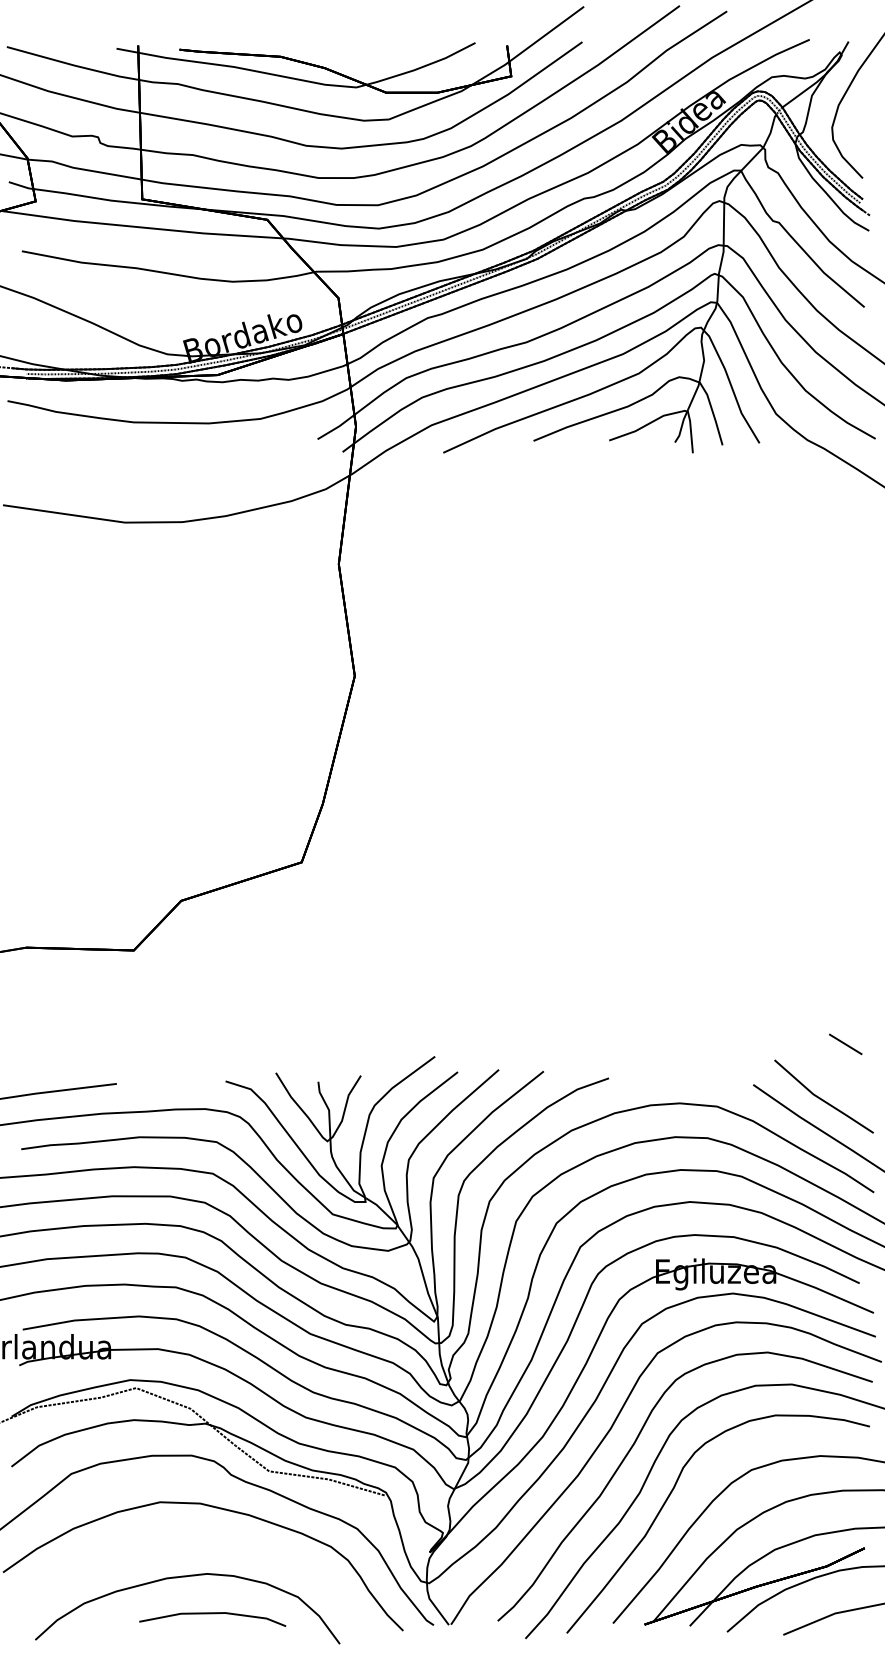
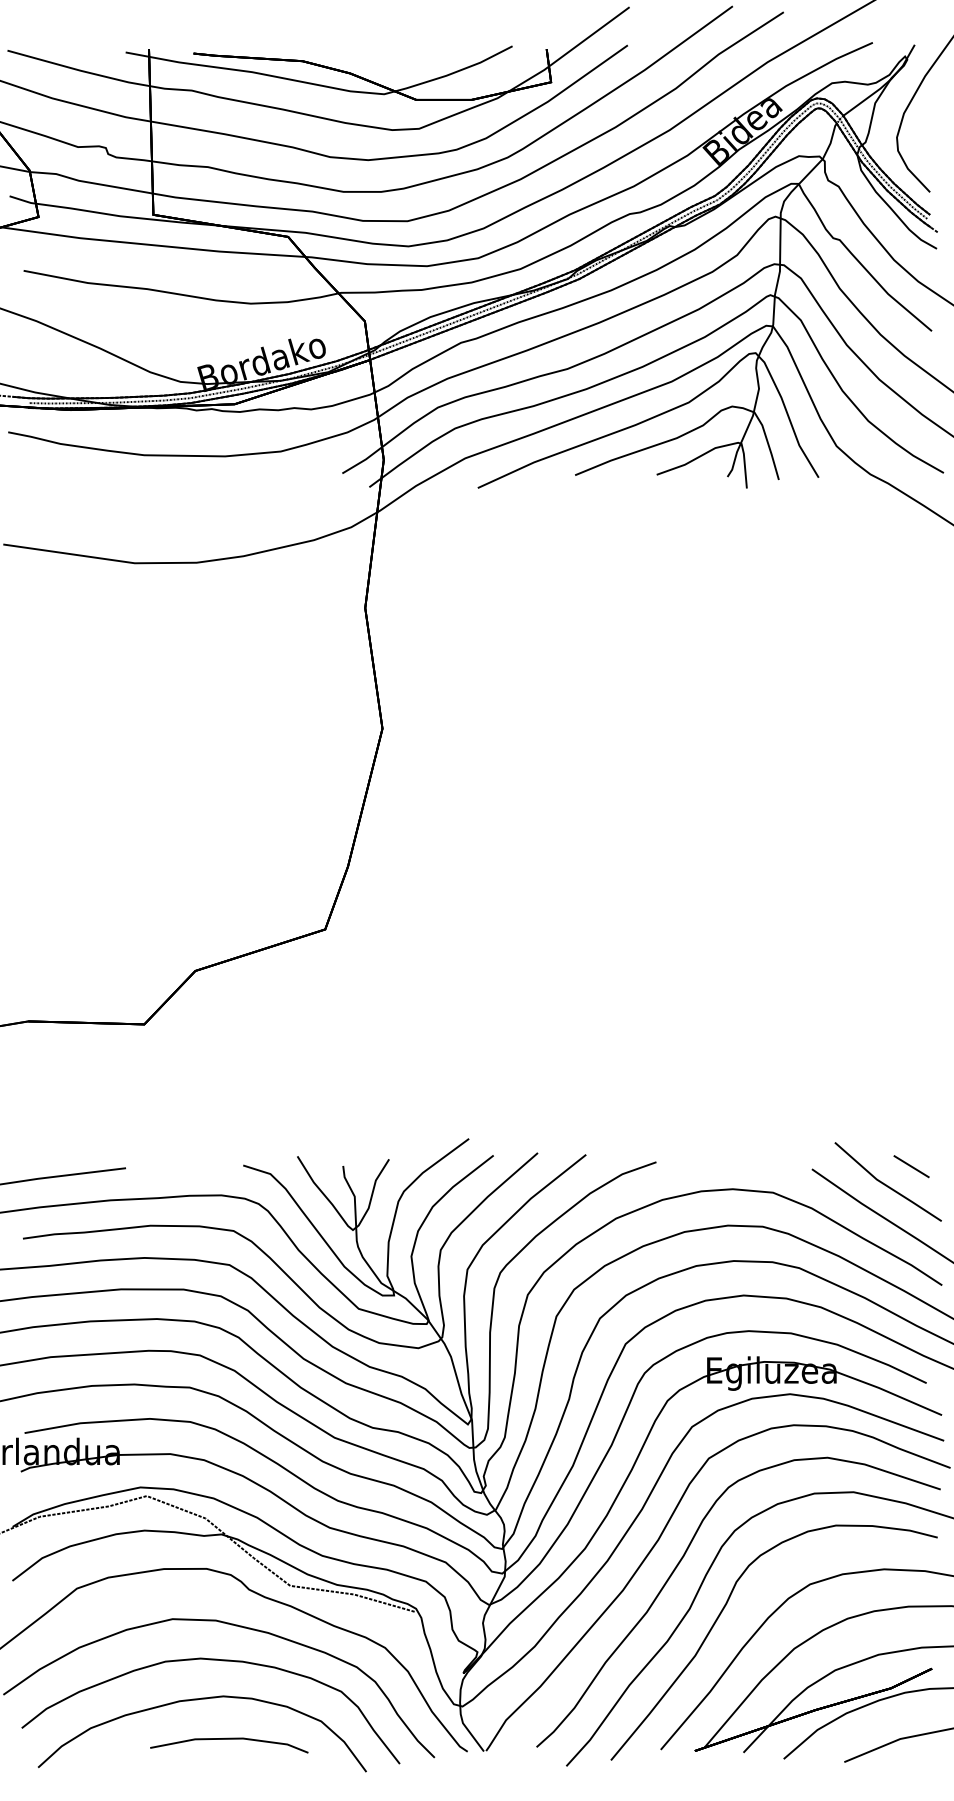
line: (845, 1044) -> (911, 1166), moved
curve: (195, 1540) -> (210, 1660), added

